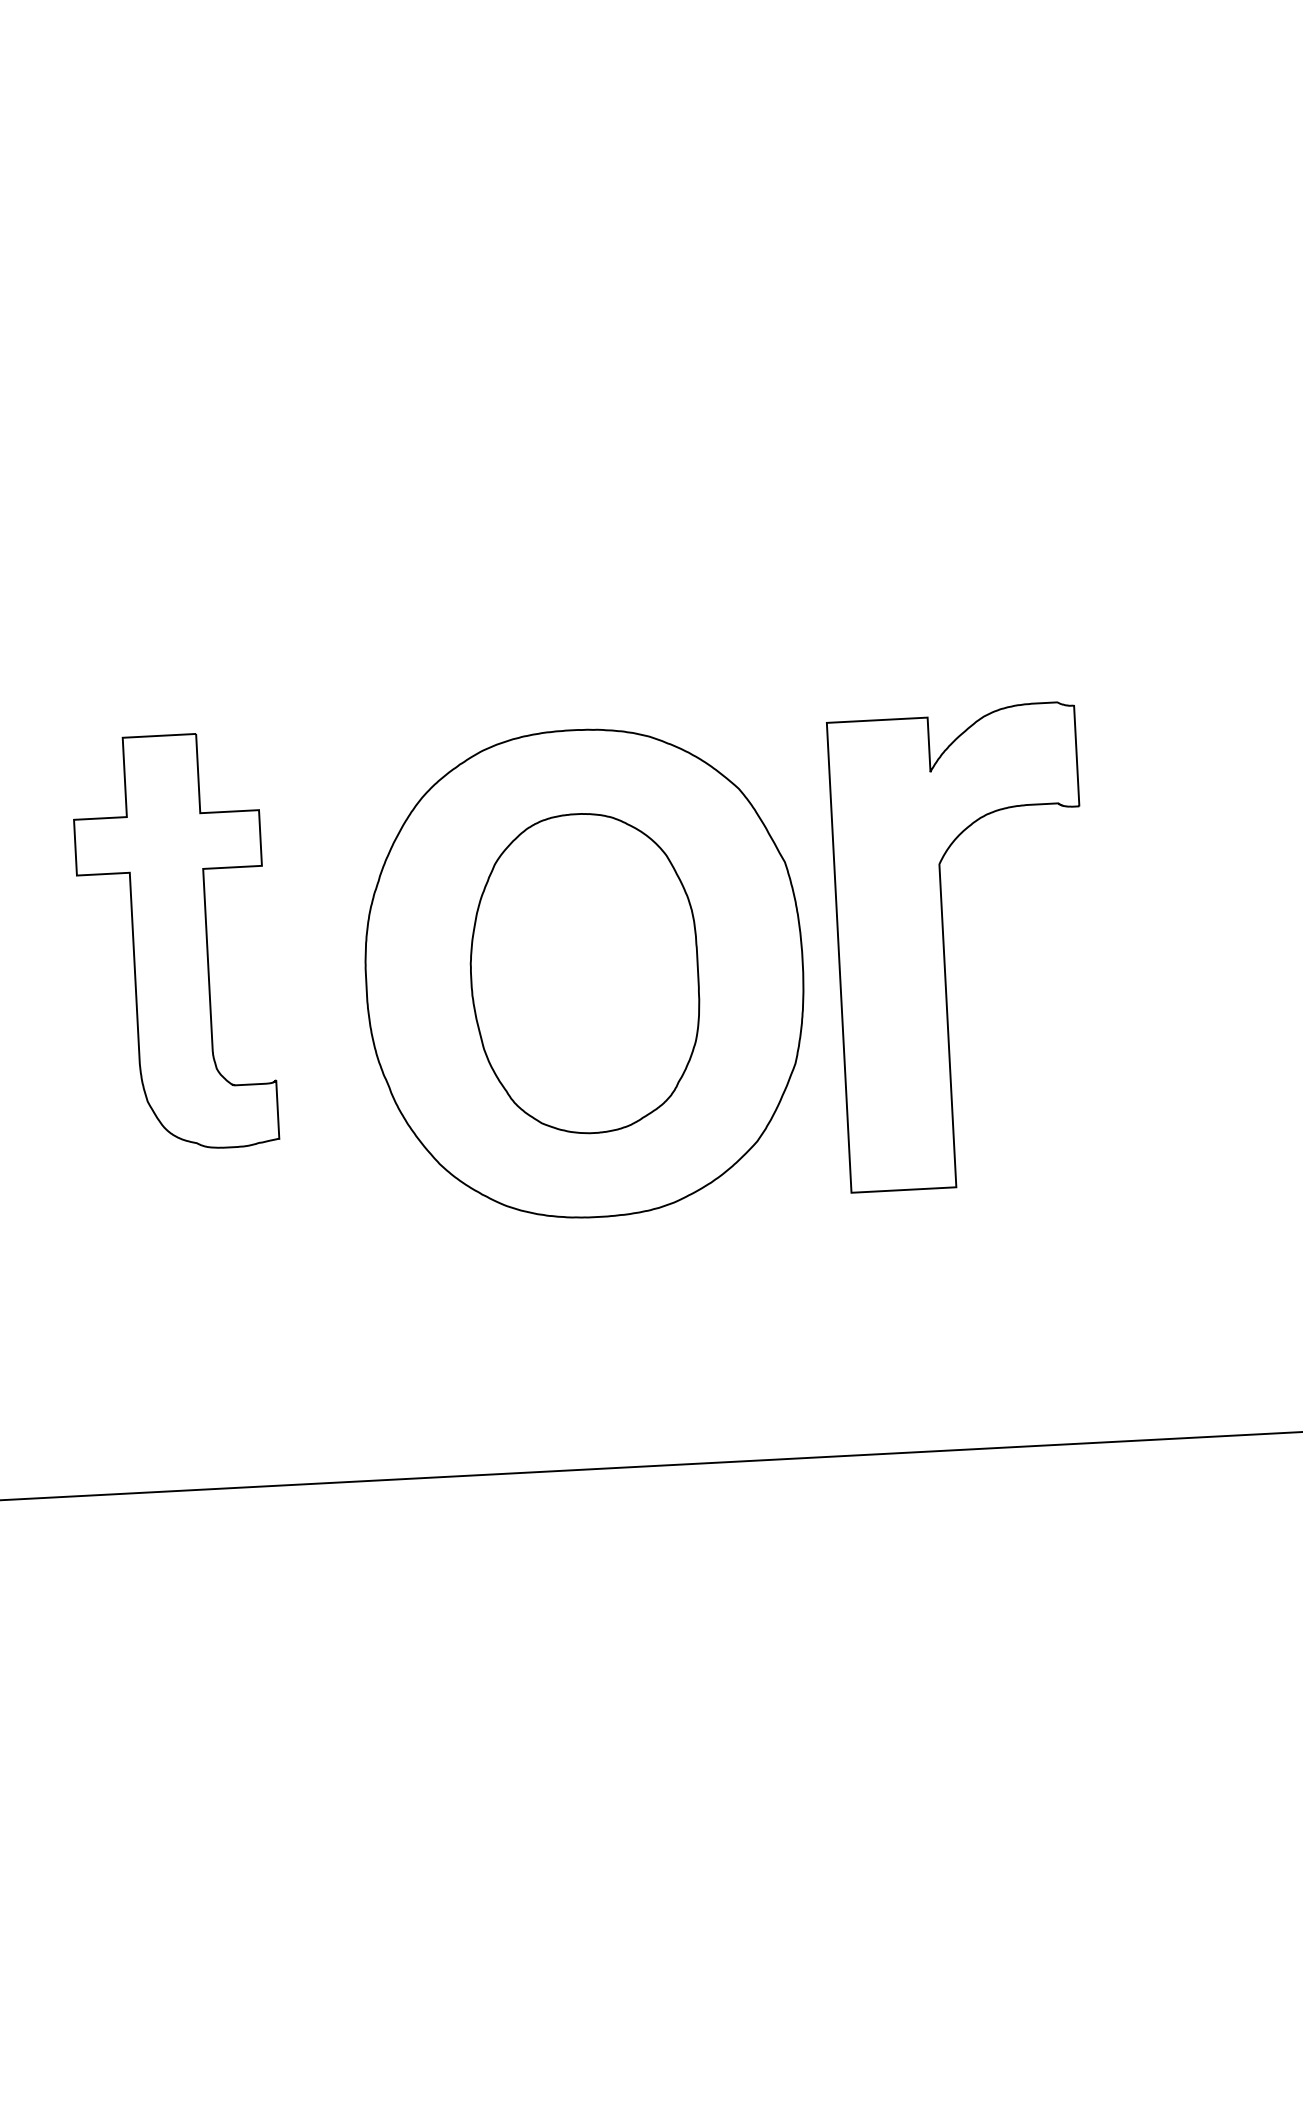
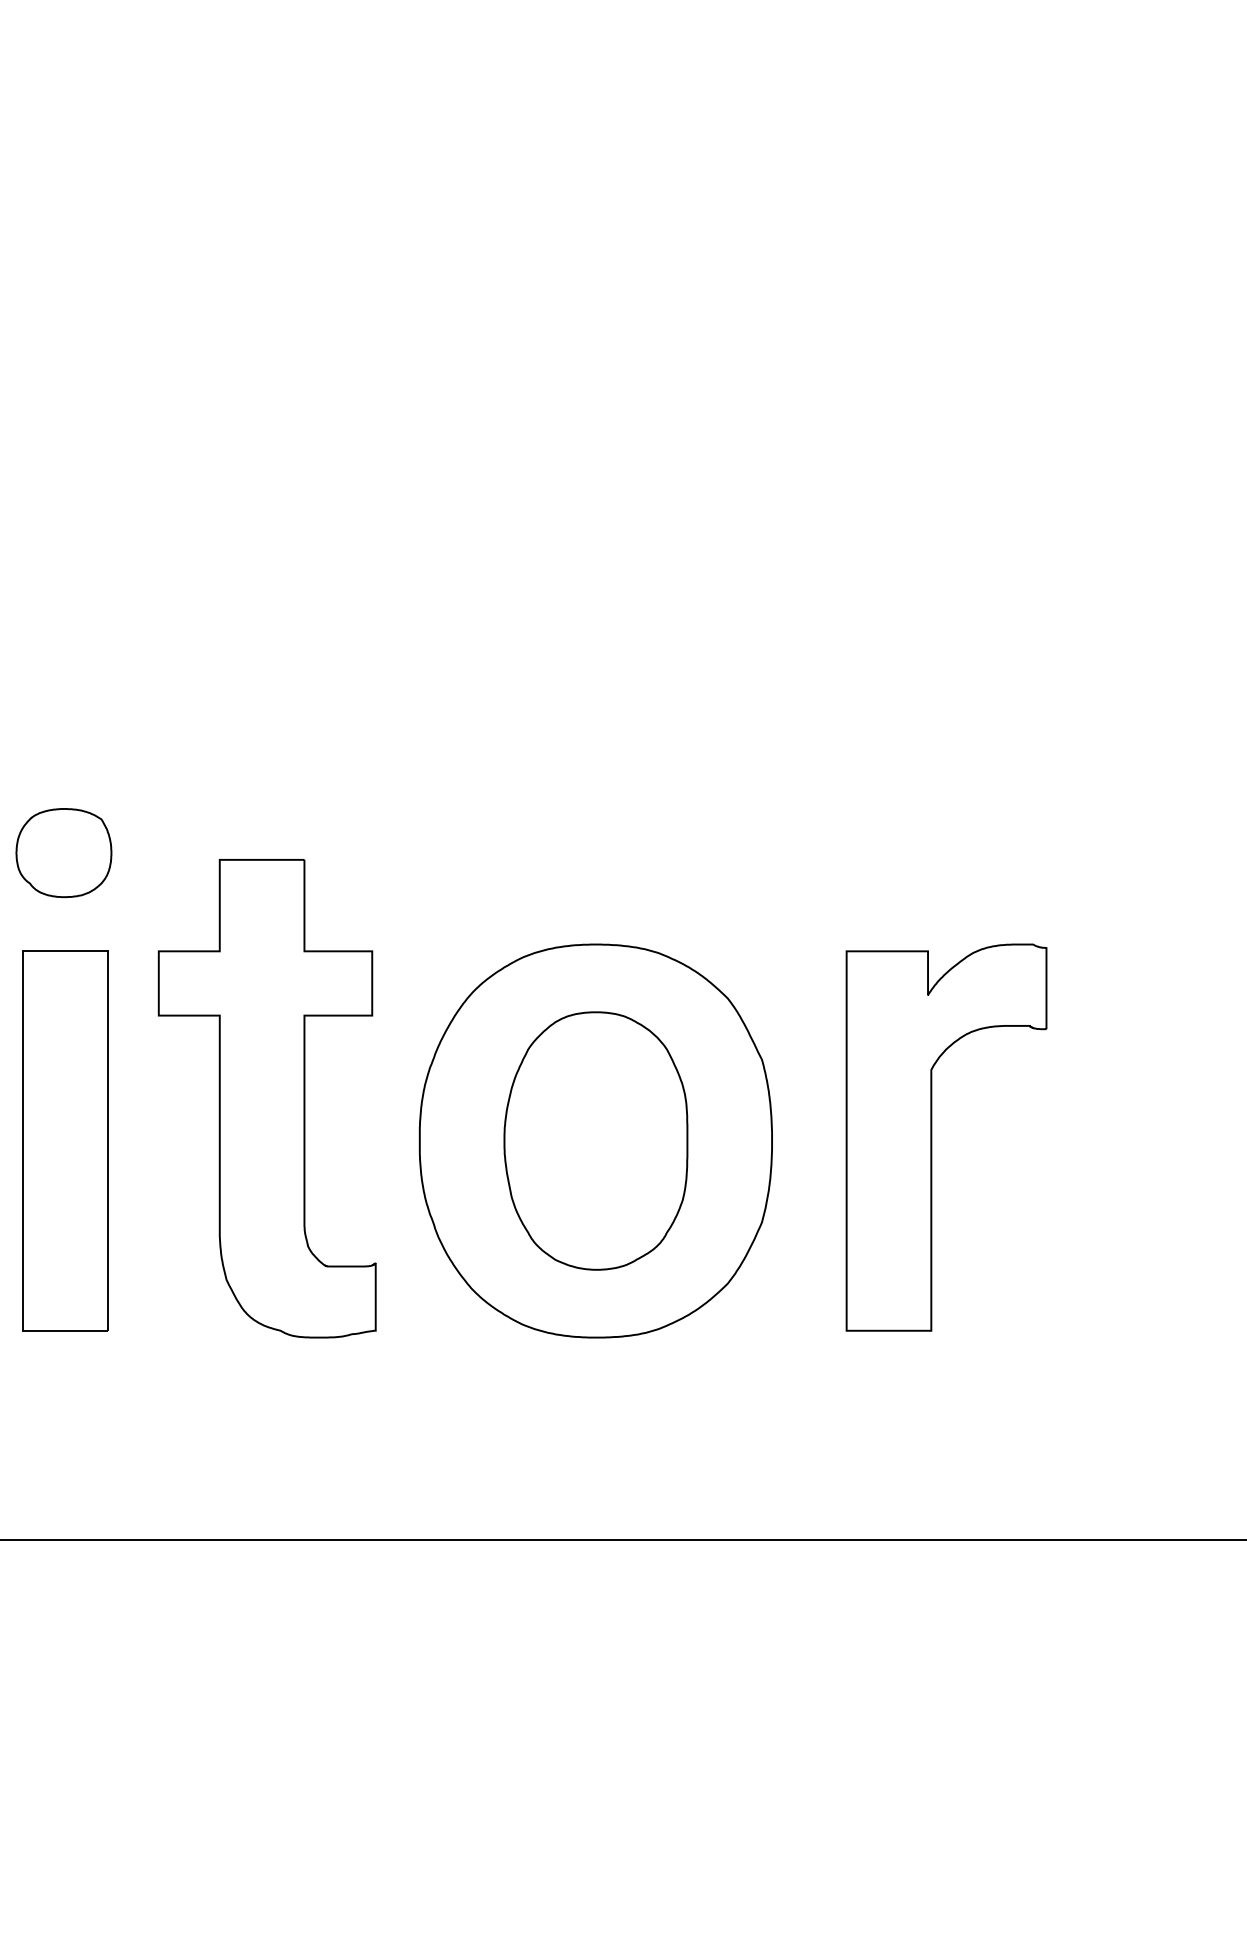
part: (173, 942) -> (266, 1098), size x1.43
part: (945, 947) -> (932, 1137), moved

